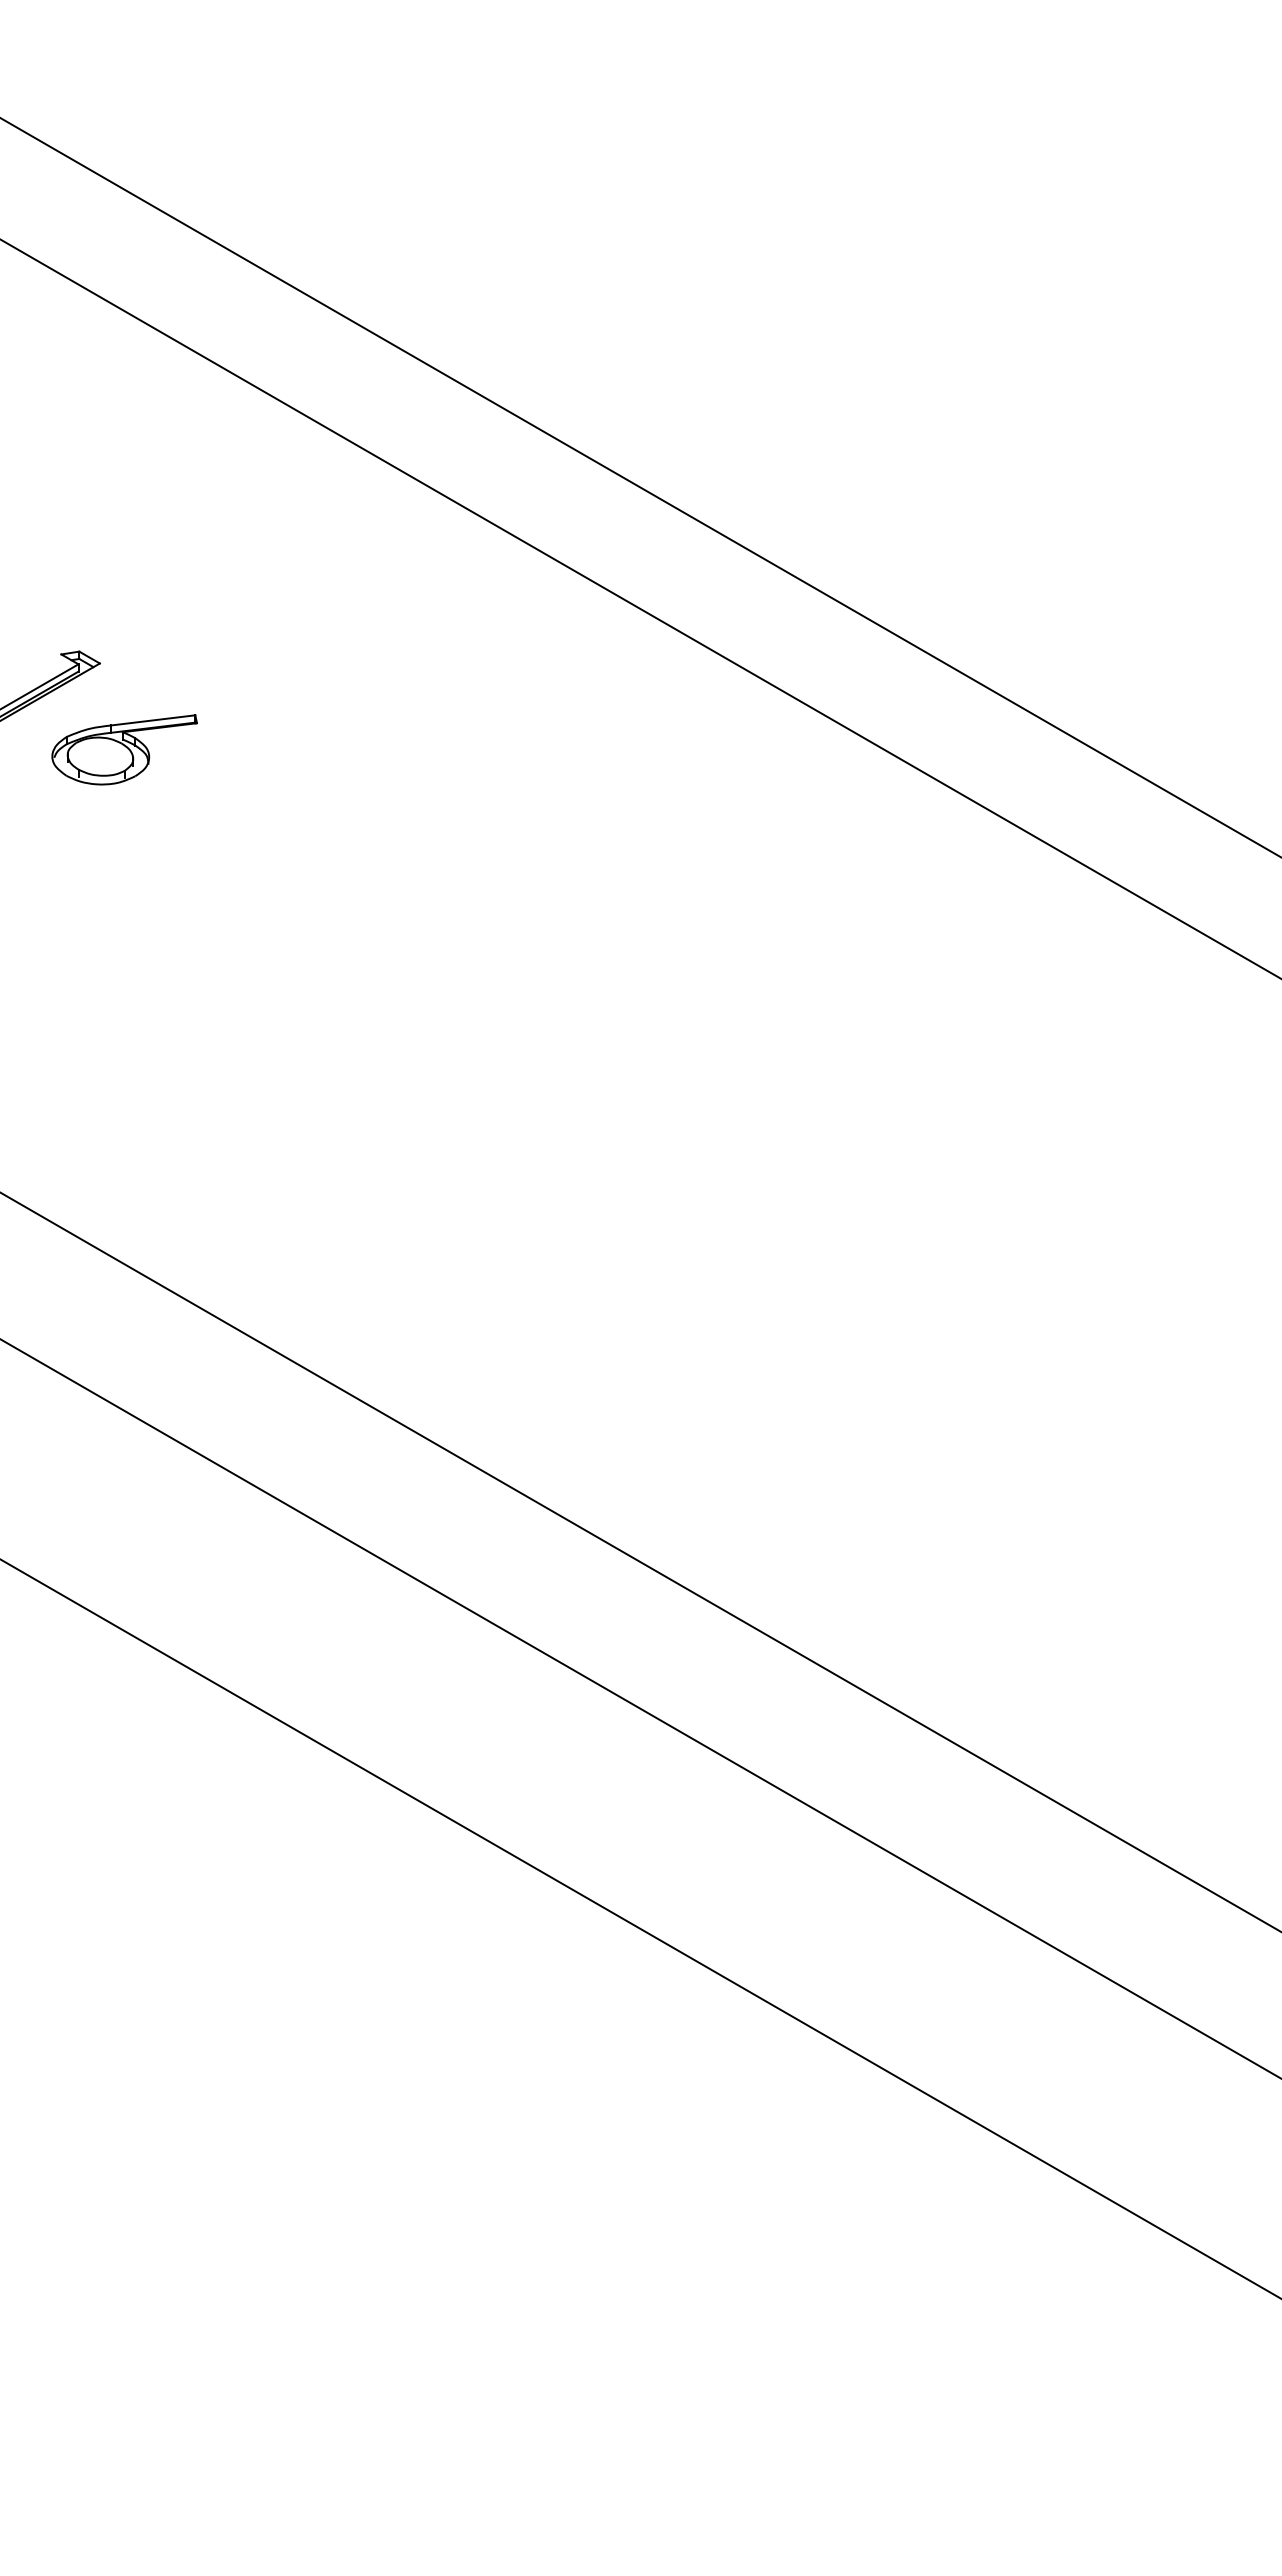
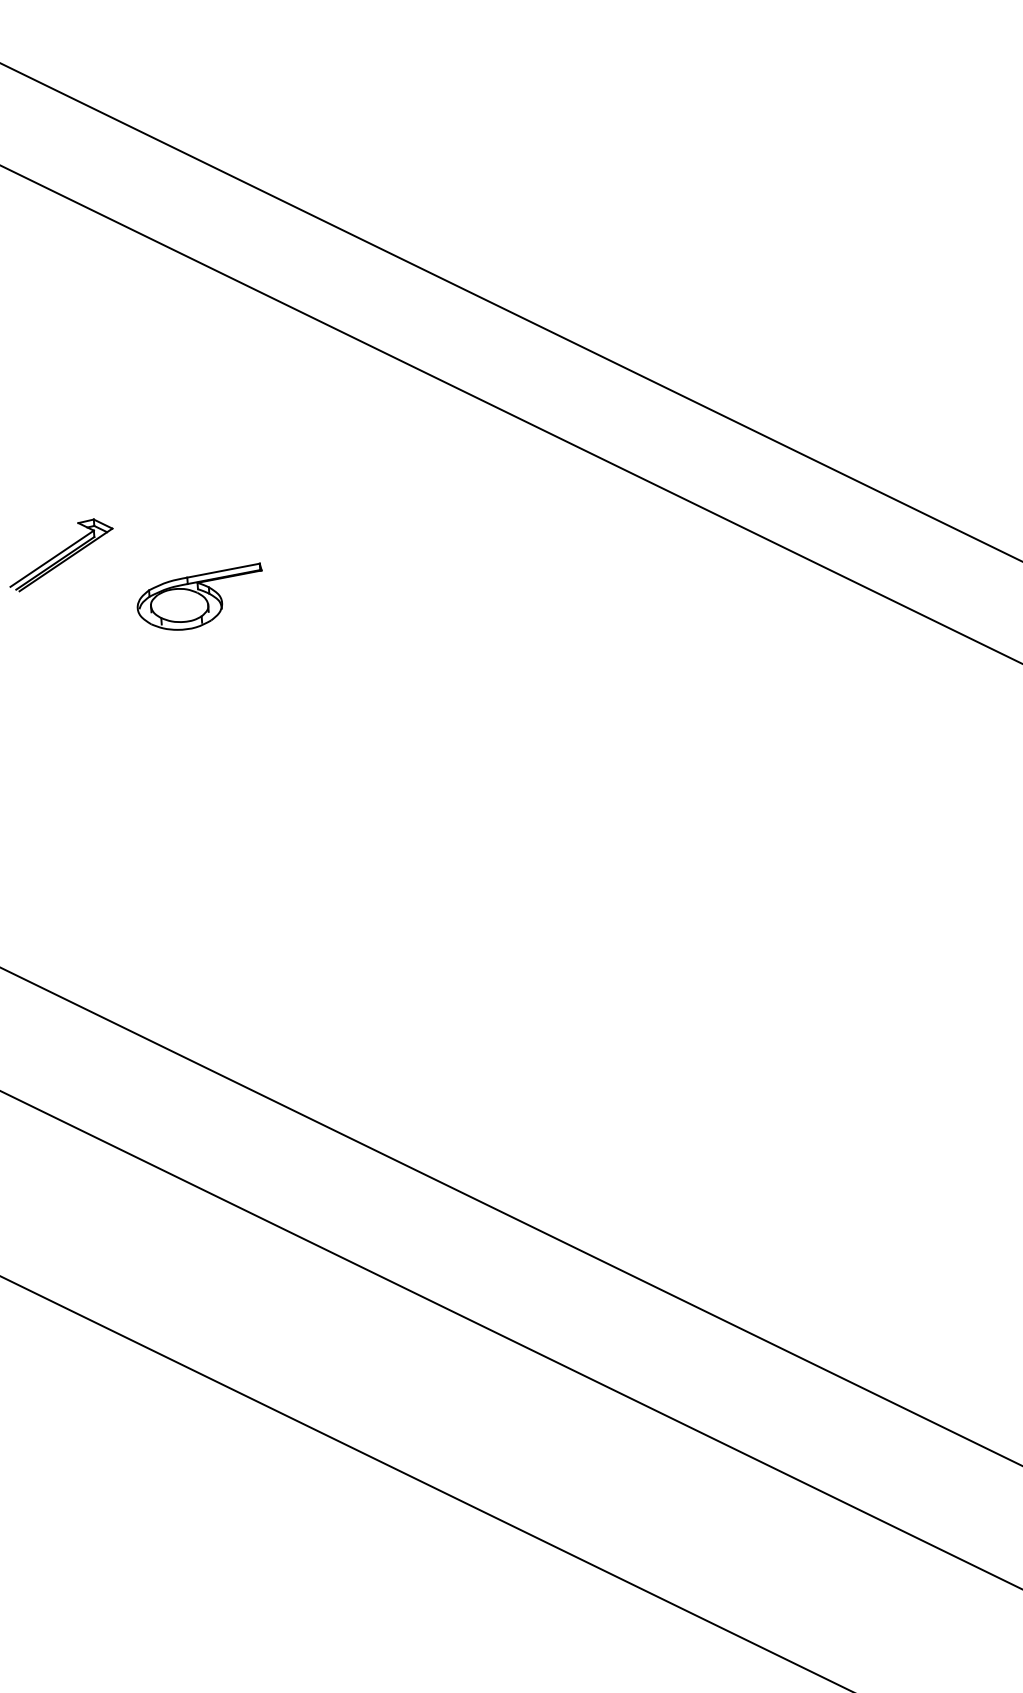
part: (124, 749) -> (200, 597), moved

